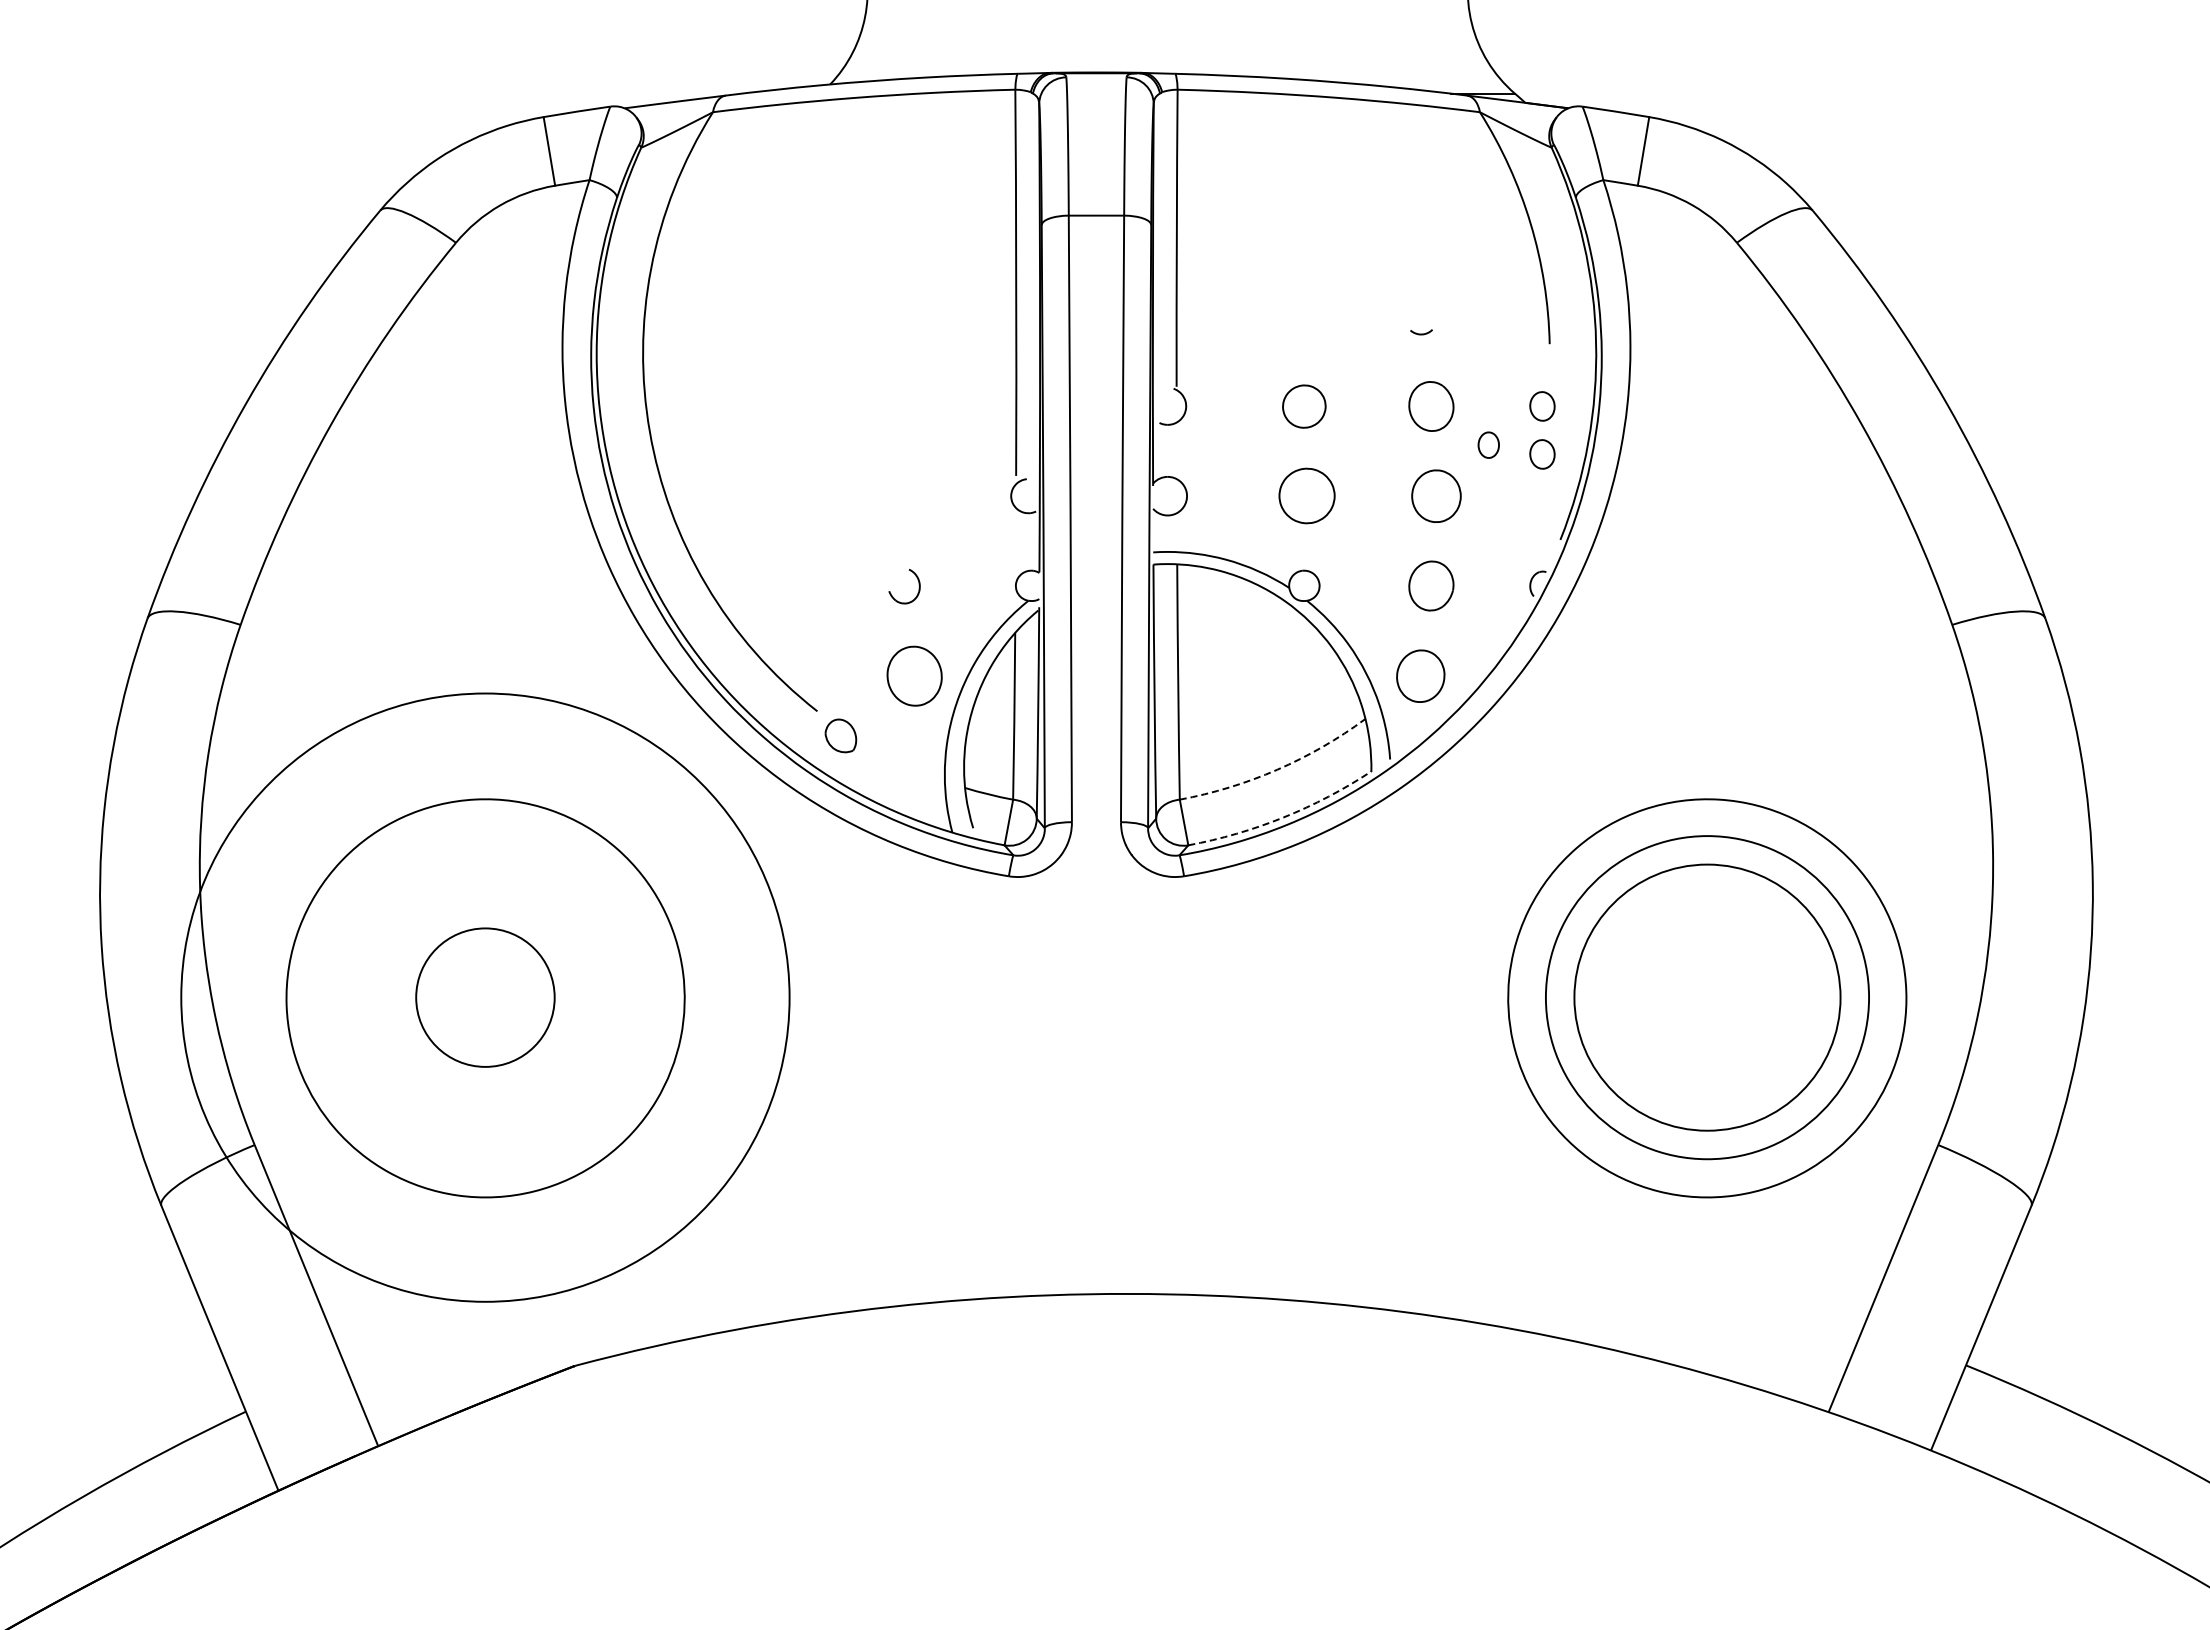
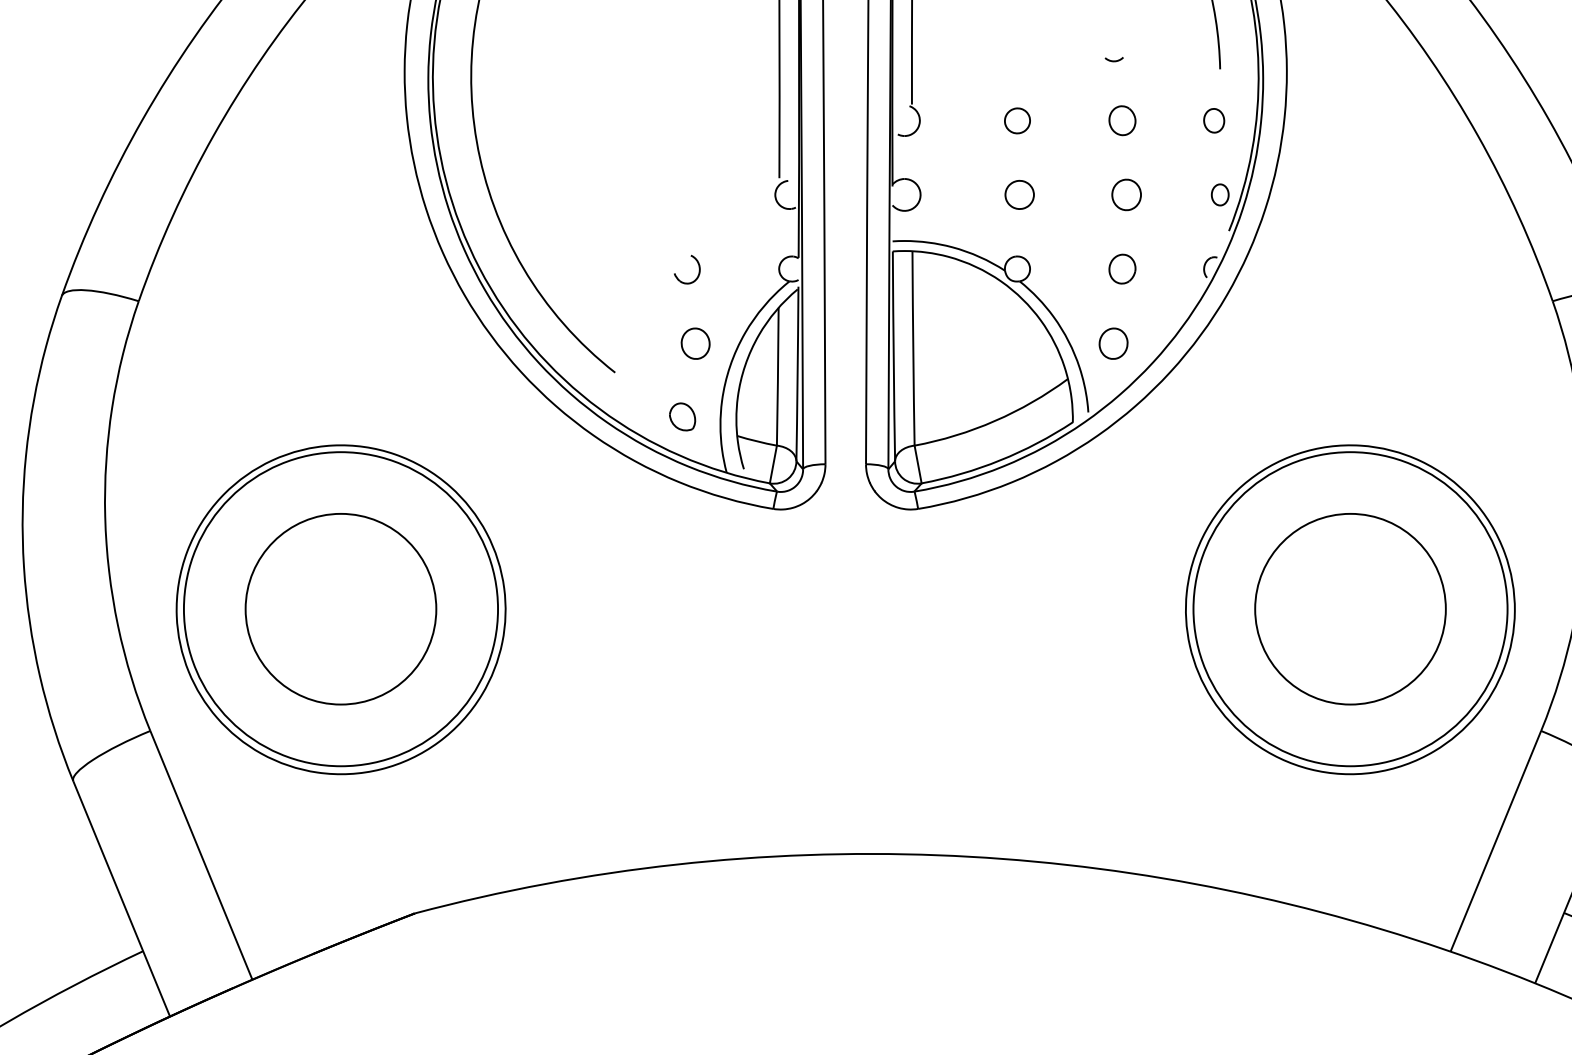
part: (1431, 405) -> (1122, 120), size x0.71
part: (1304, 406) -> (1017, 120), size x0.71
part: (1488, 444) -> (1220, 194), moved
part: (1542, 454) -> (1214, 160), removed
part: (1436, 495) -> (1126, 194), size x0.71
part: (1306, 496) -> (1019, 195), size x0.62
part: (1431, 585) -> (1122, 268), size x0.71
part: (914, 676) -> (695, 343), size x0.62
part: (1420, 676) -> (1113, 343), size x0.71
part: (840, 735) -> (682, 416), moved
arc: (1277, 769) -> (995, 420), dashed -> solid
arc: (1283, 817) -> (1000, 460), dashed -> solid
circle: (485, 997) -> (341, 609), size x0.62
circle: (485, 997) -> (341, 609), size x1.67
circle: (1707, 997) -> (1350, 609), size x0.71
circle: (1707, 997) -> (1350, 609), size x1.43

